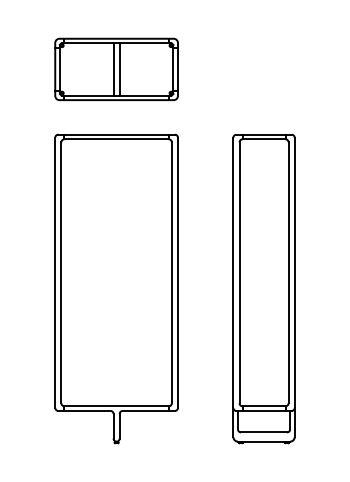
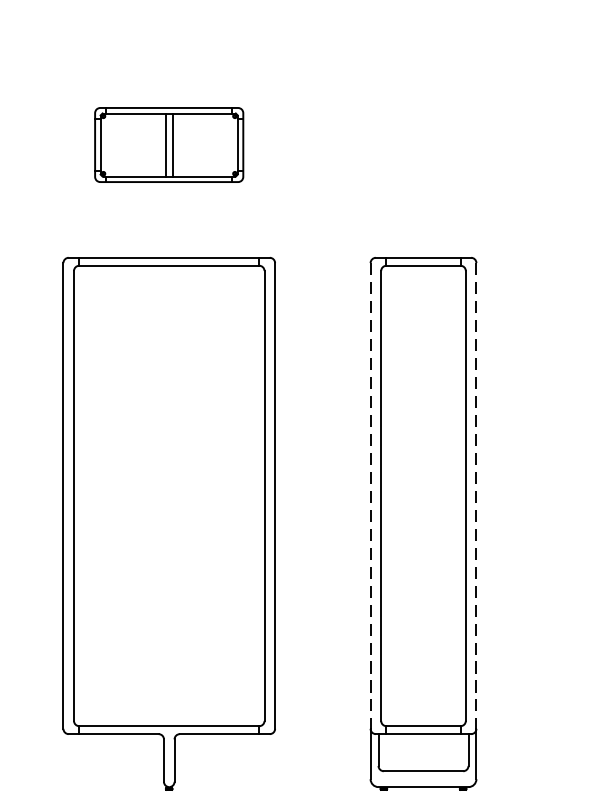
part: (116, 68) -> (169, 143), size x0.7
line: (233, 273) -> (370, 497), solid -> dashed
line: (294, 273) -> (476, 497), solid -> dashed

